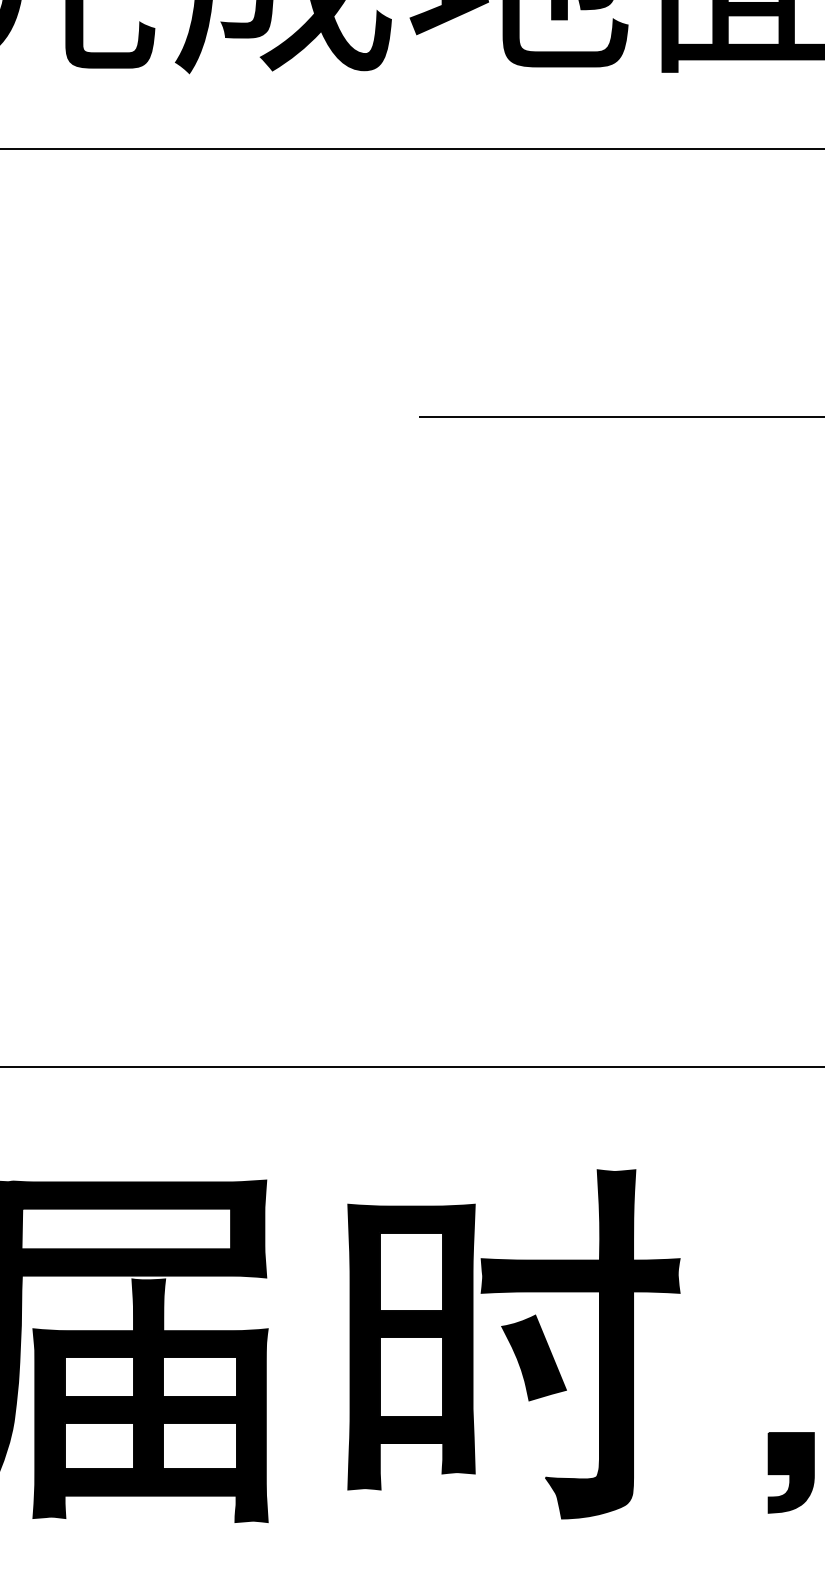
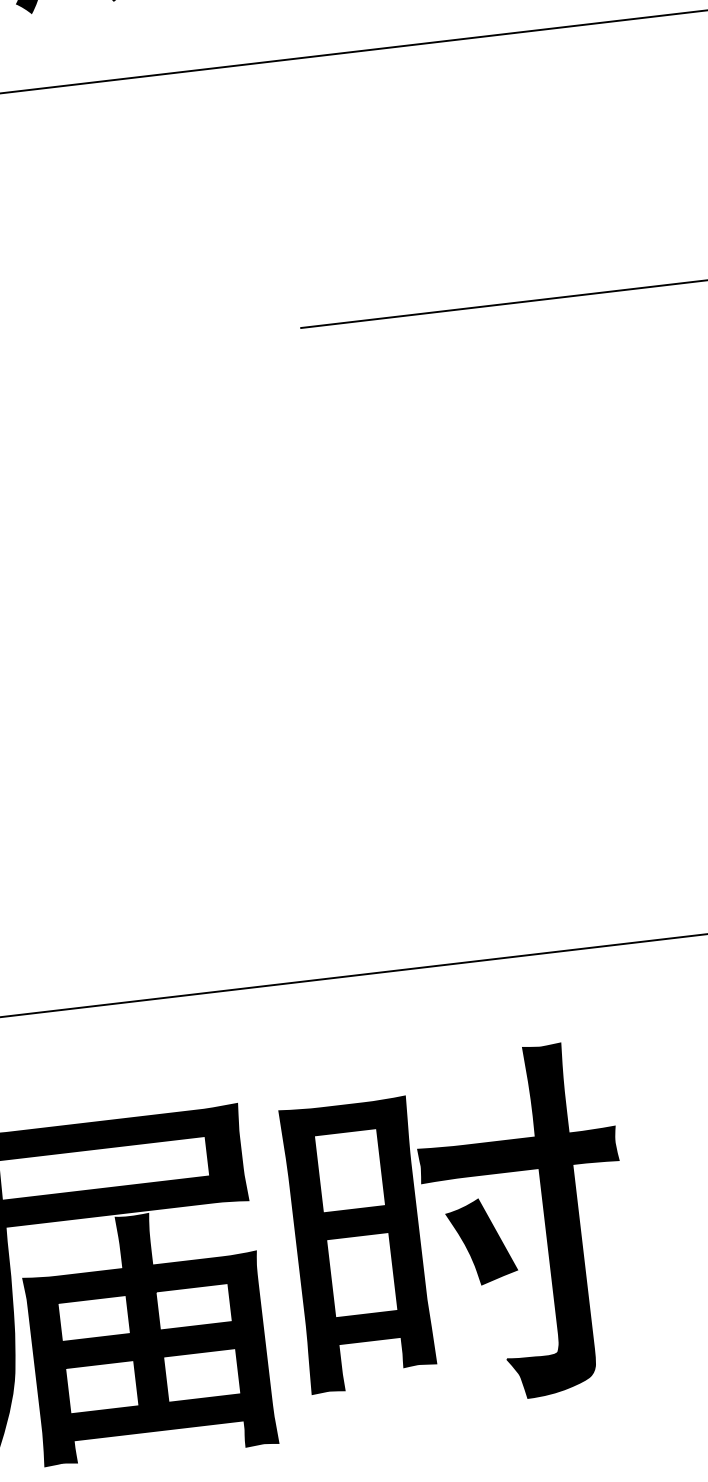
part: (513, 1344) -> (459, 1230), moved

